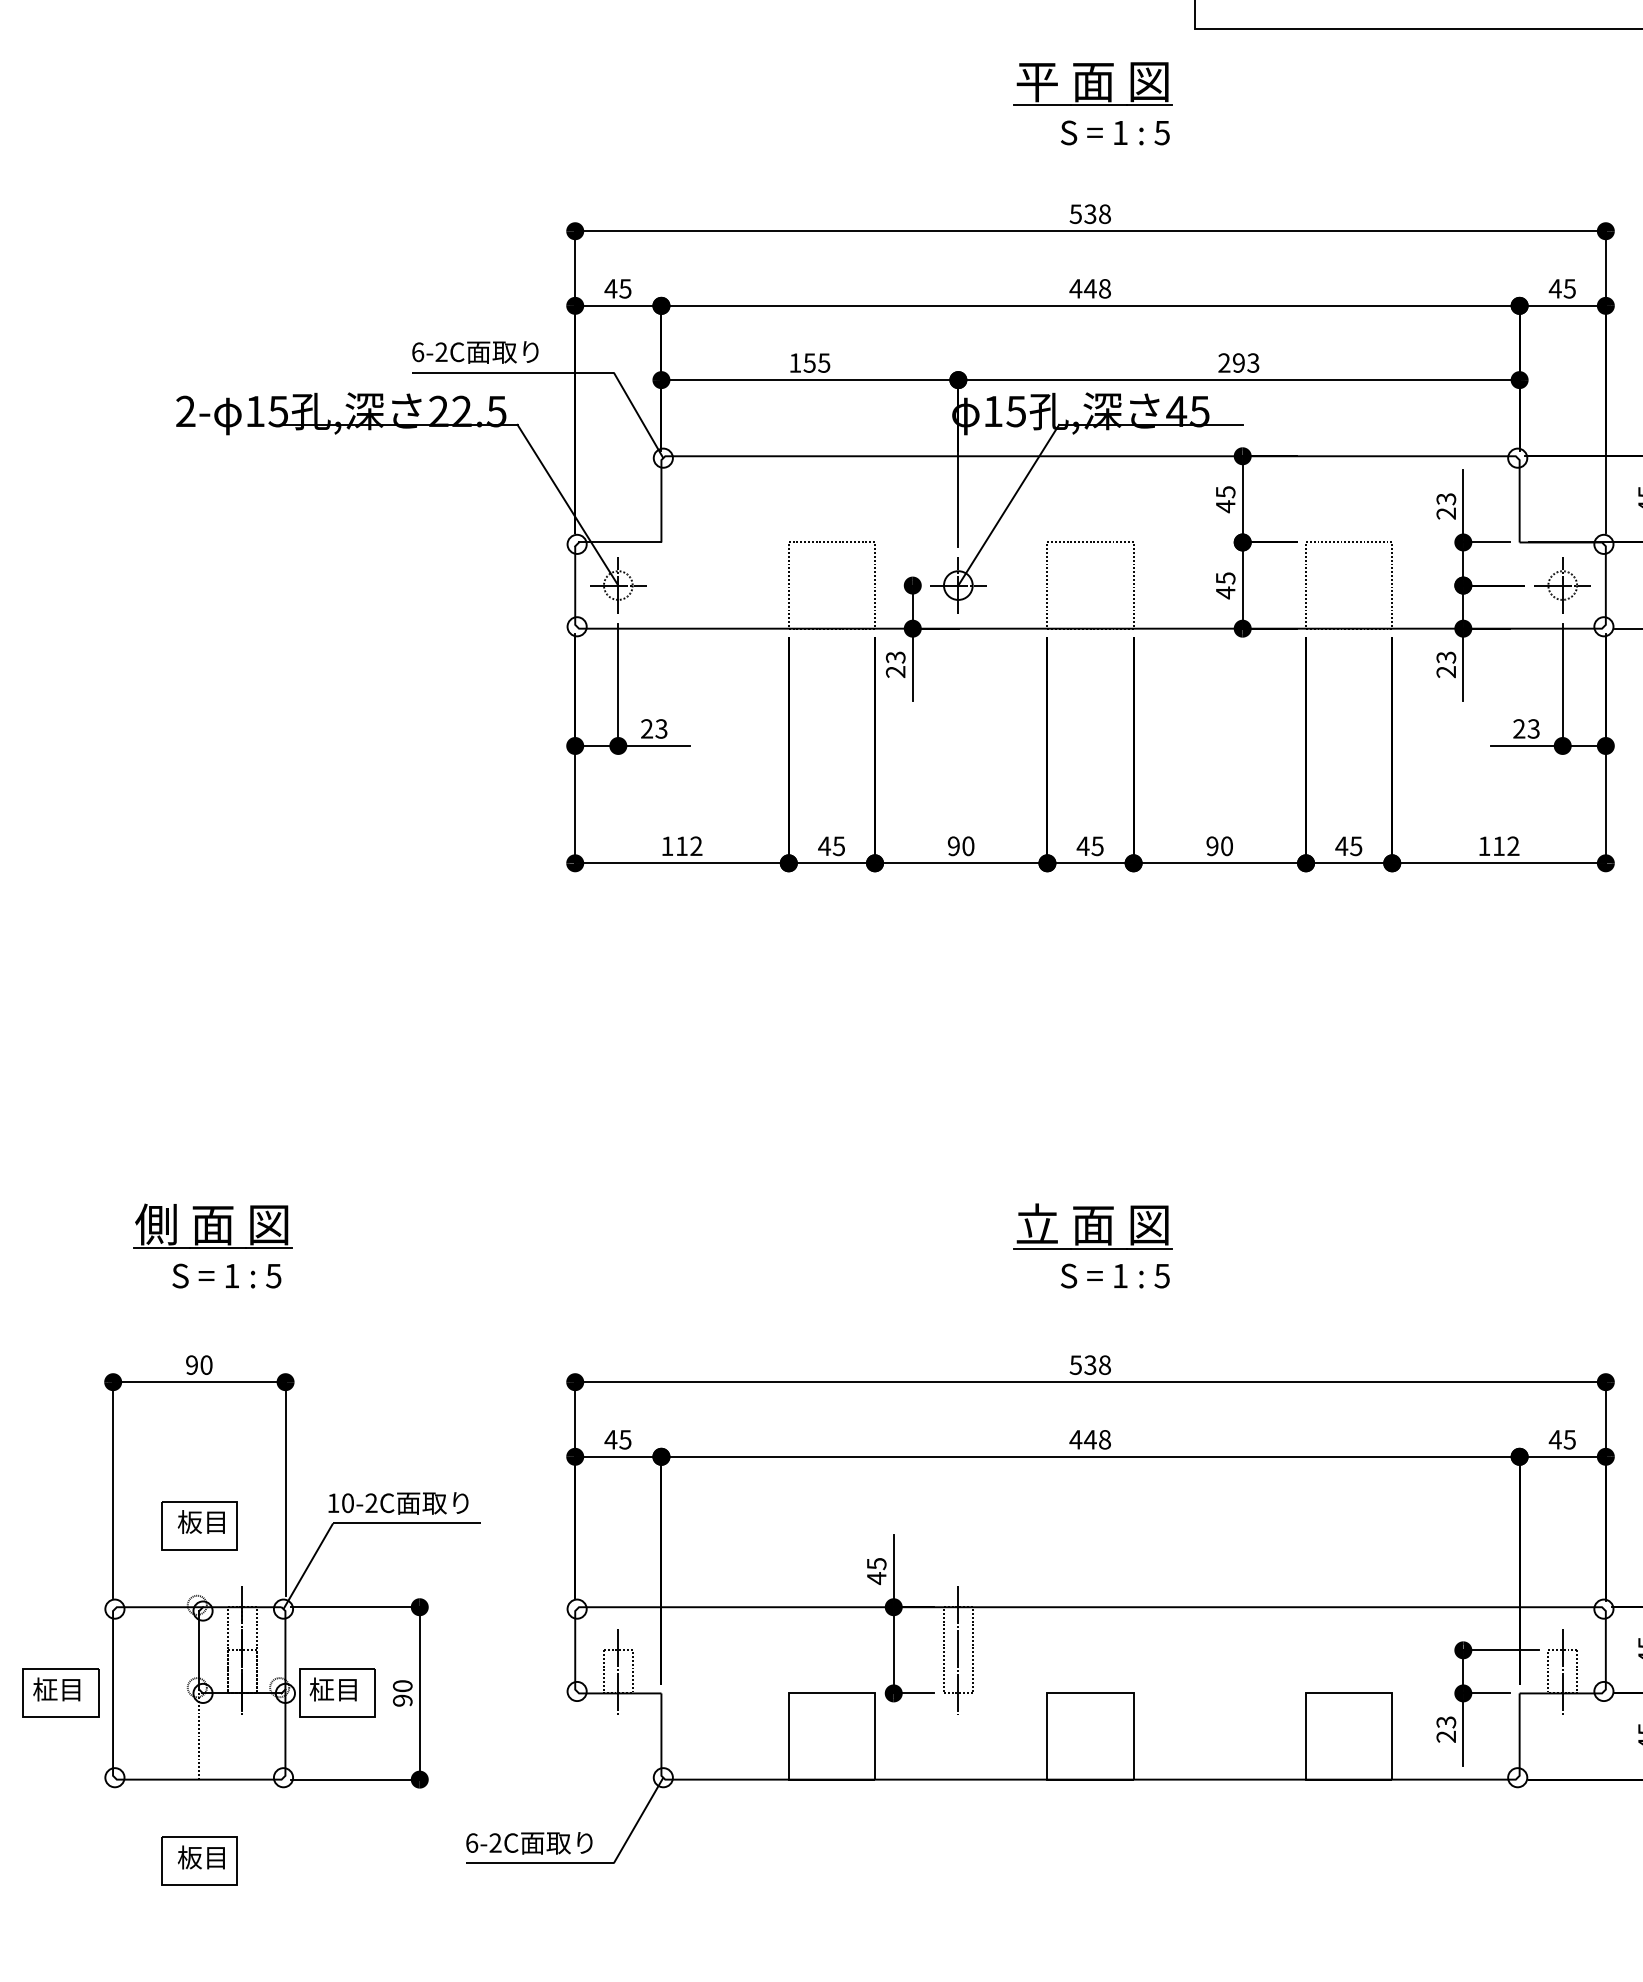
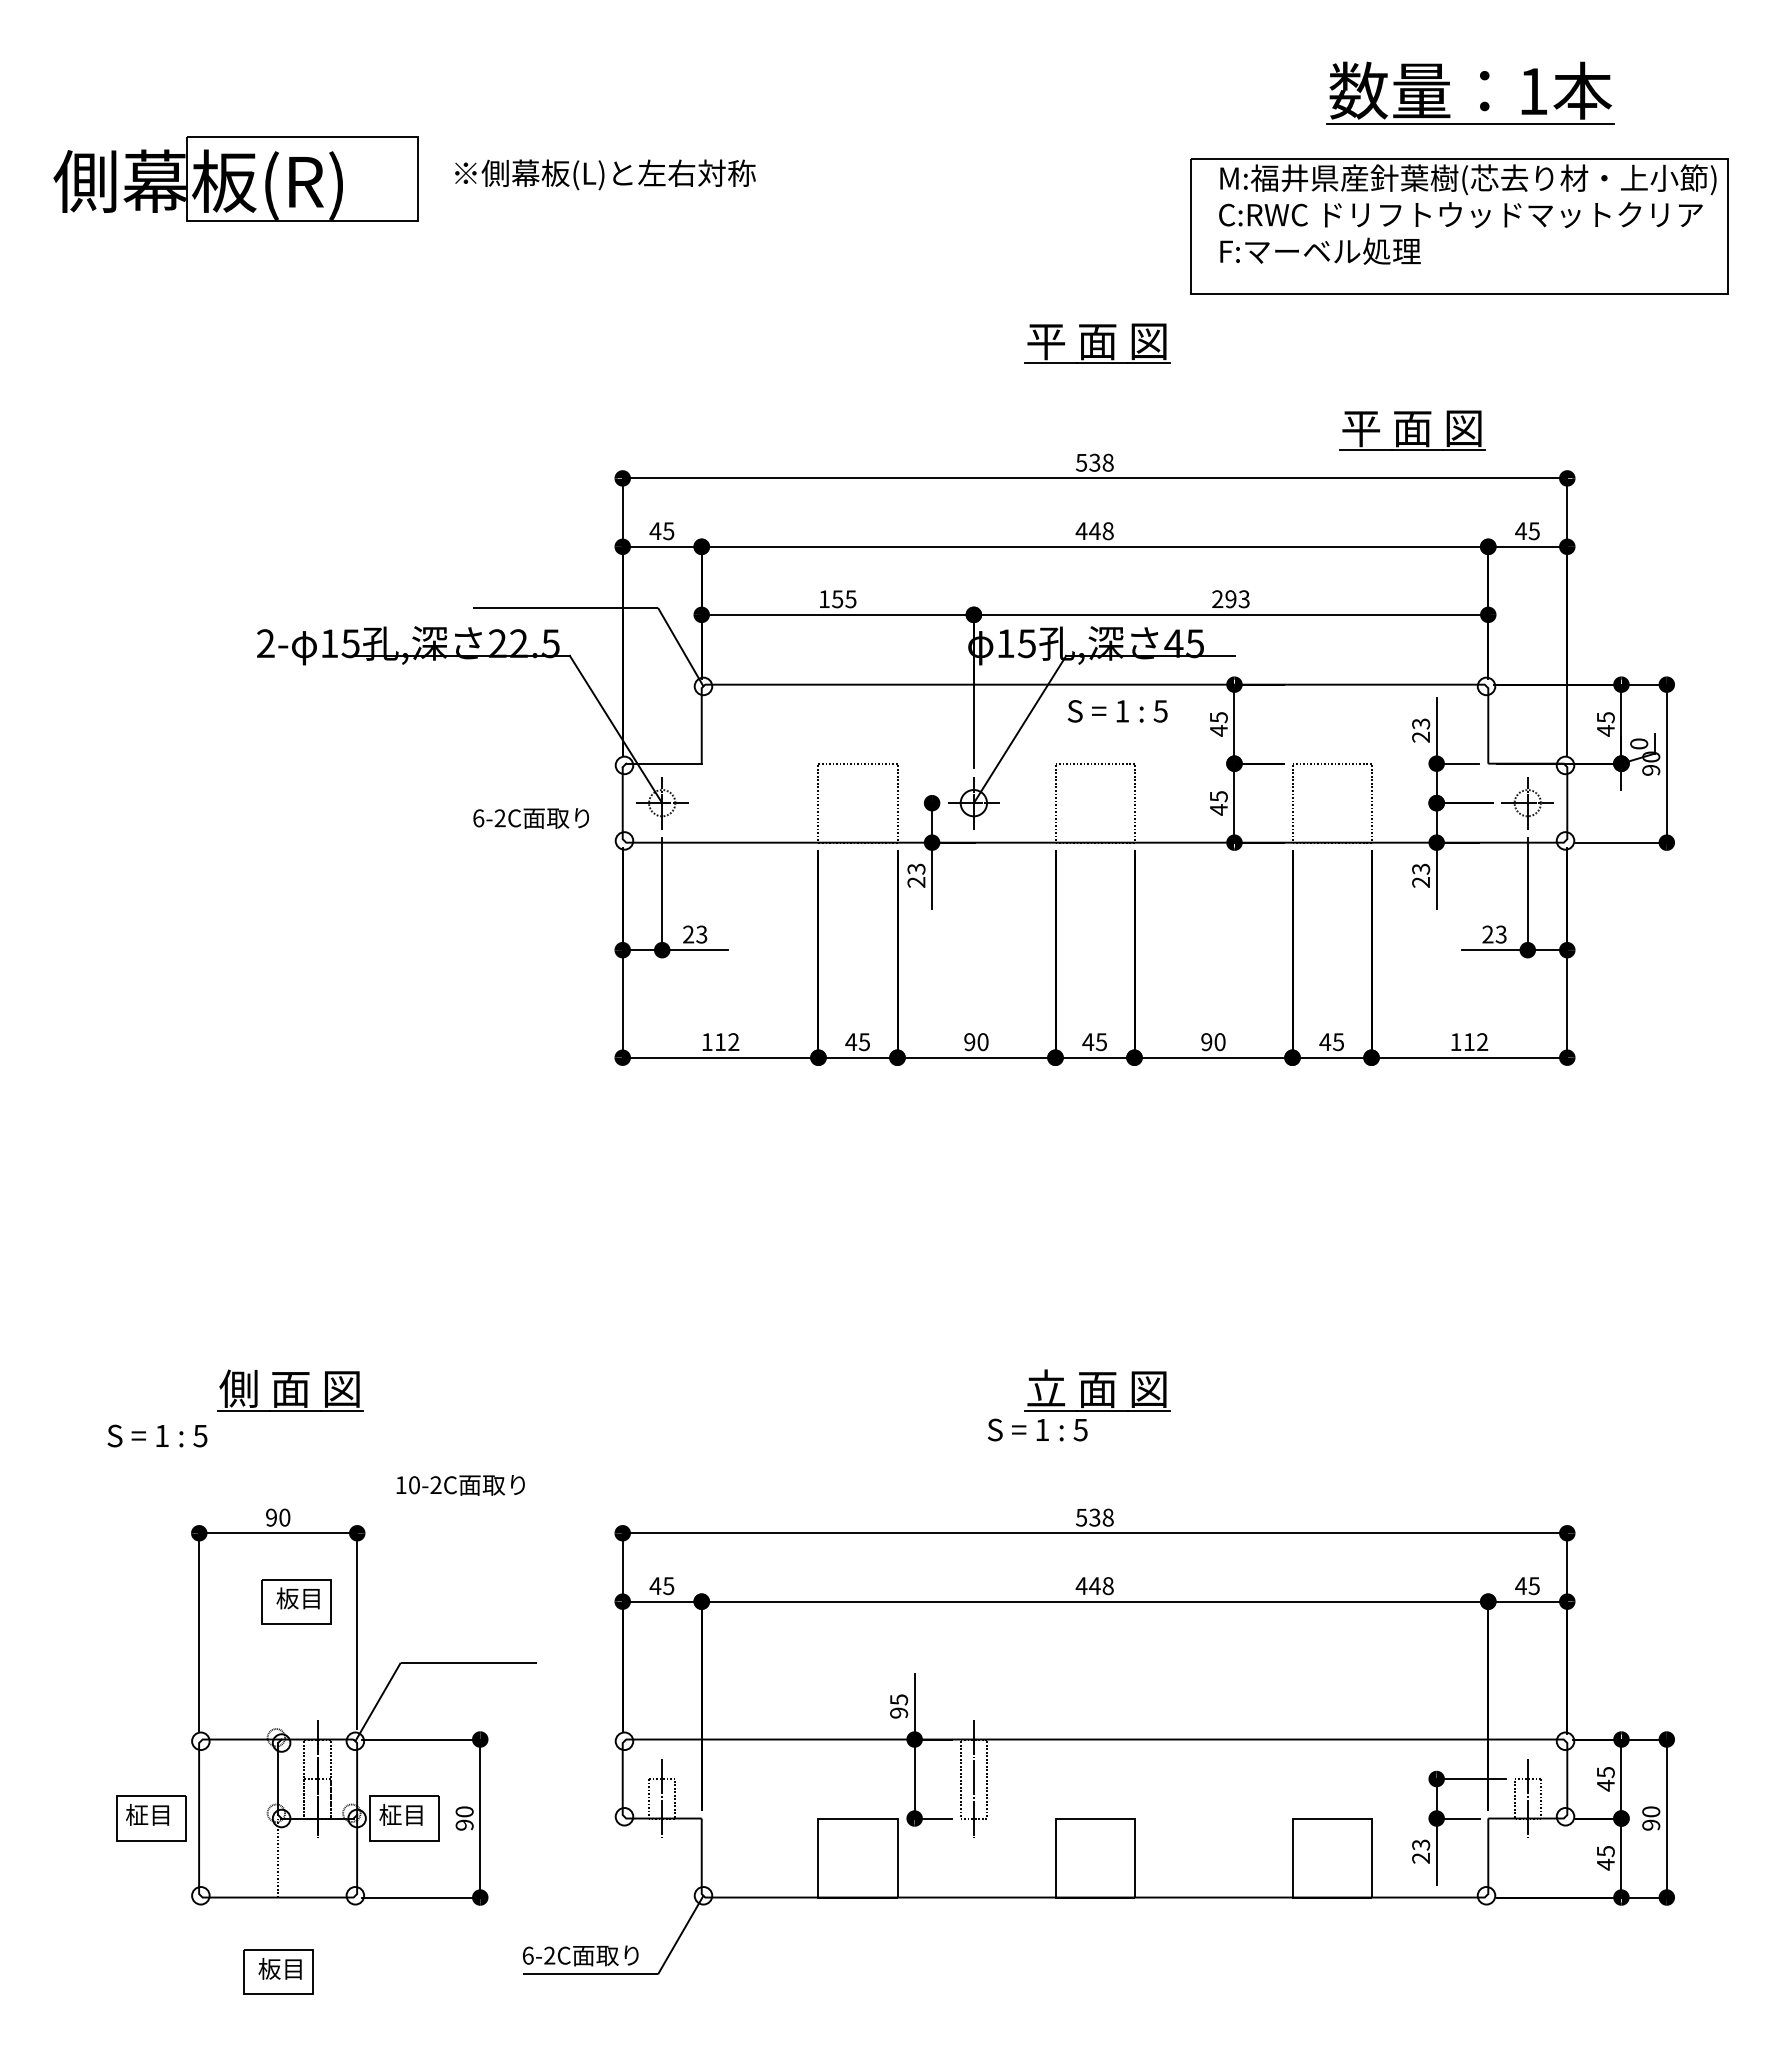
text: (1115, 133) -> (1117, 711), moved
part: (1436, 178) -> (1412, 430), added
text: (474, 352) -> (530, 818), moved
text: (226, 1275) -> (157, 1435), moved
text: (1115, 1275) -> (1037, 1429), moved
text: (398, 1503) -> (460, 1485), moved
part: (199, 1525) -> (296, 1601), moved
text: (877, 1578) -> (899, 1713), 45 -> 95

